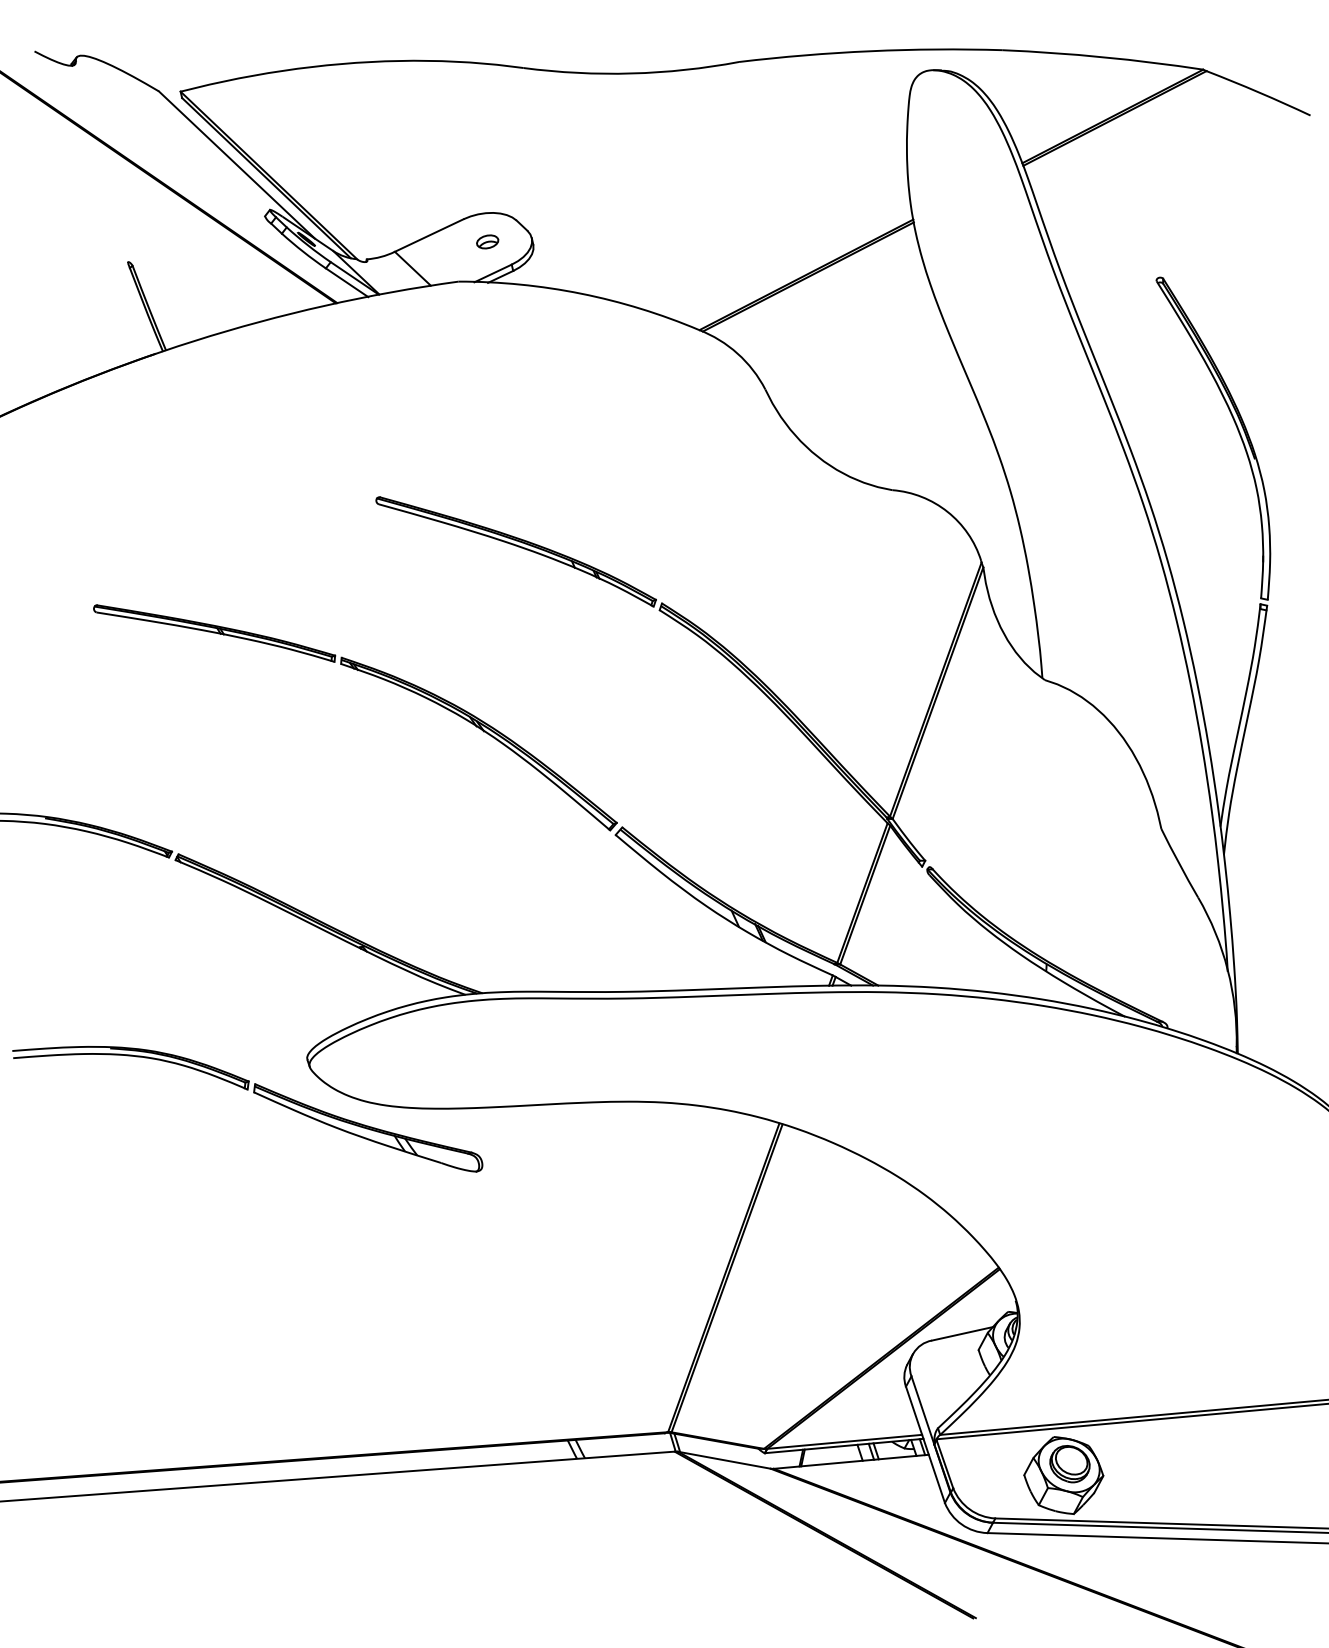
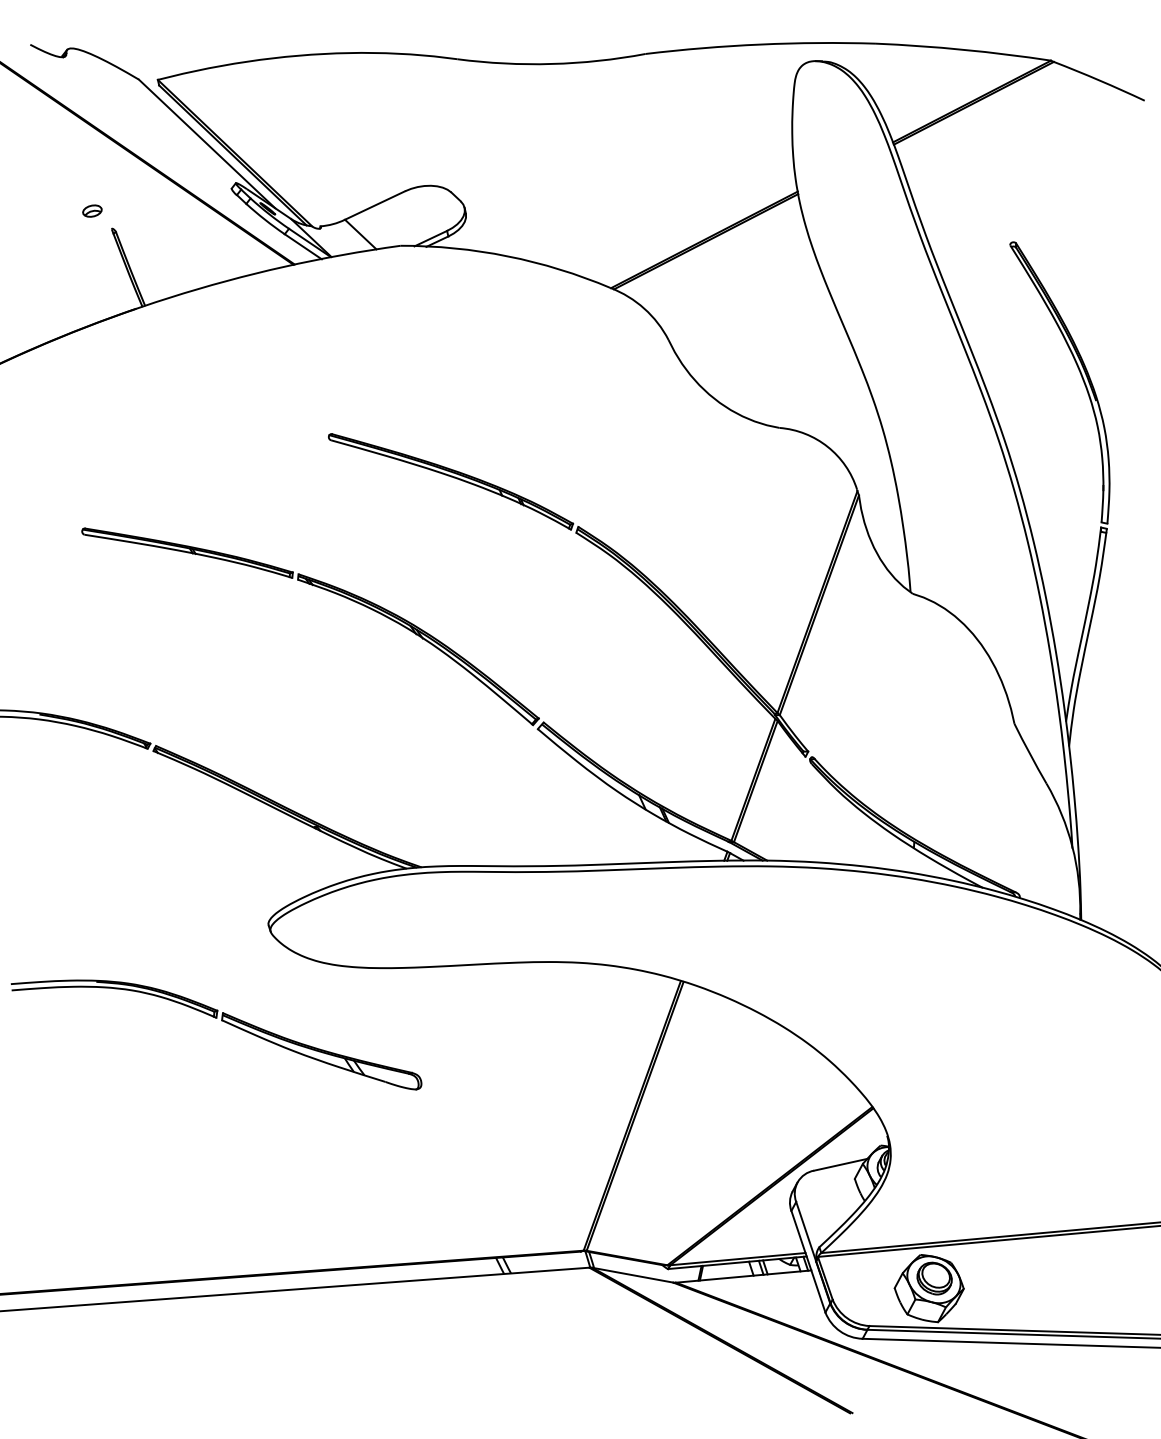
part: (487, 241) -> (92, 210), moved
part: (253, 1093) -> (221, 1021), moved

